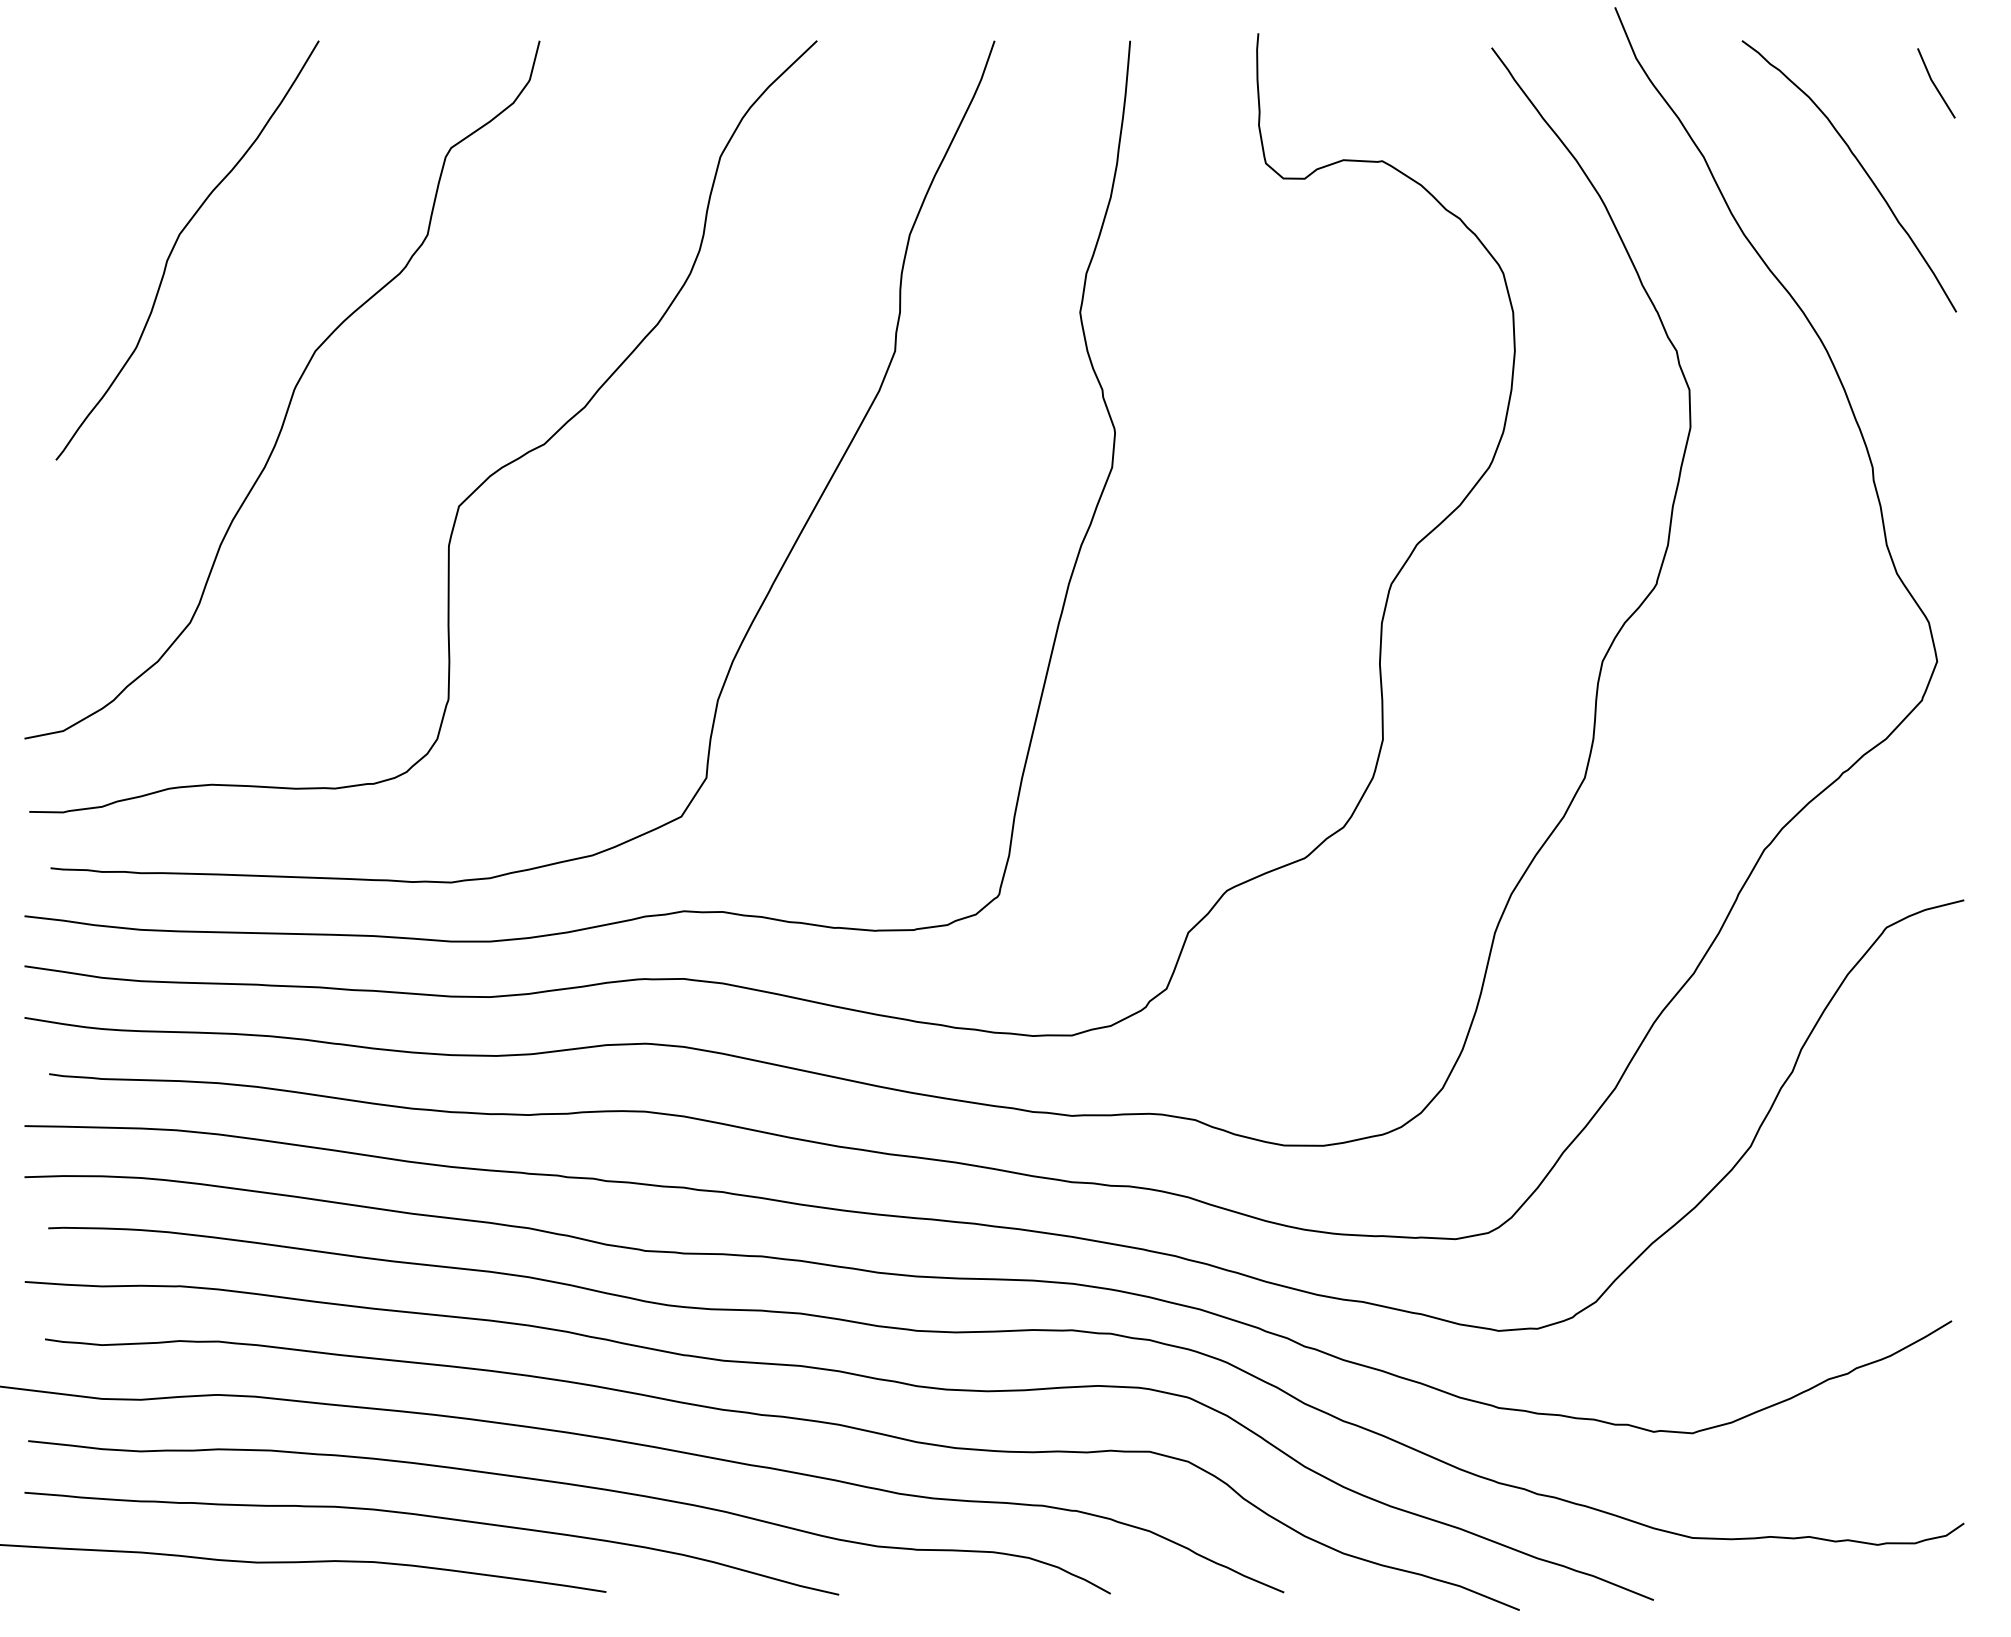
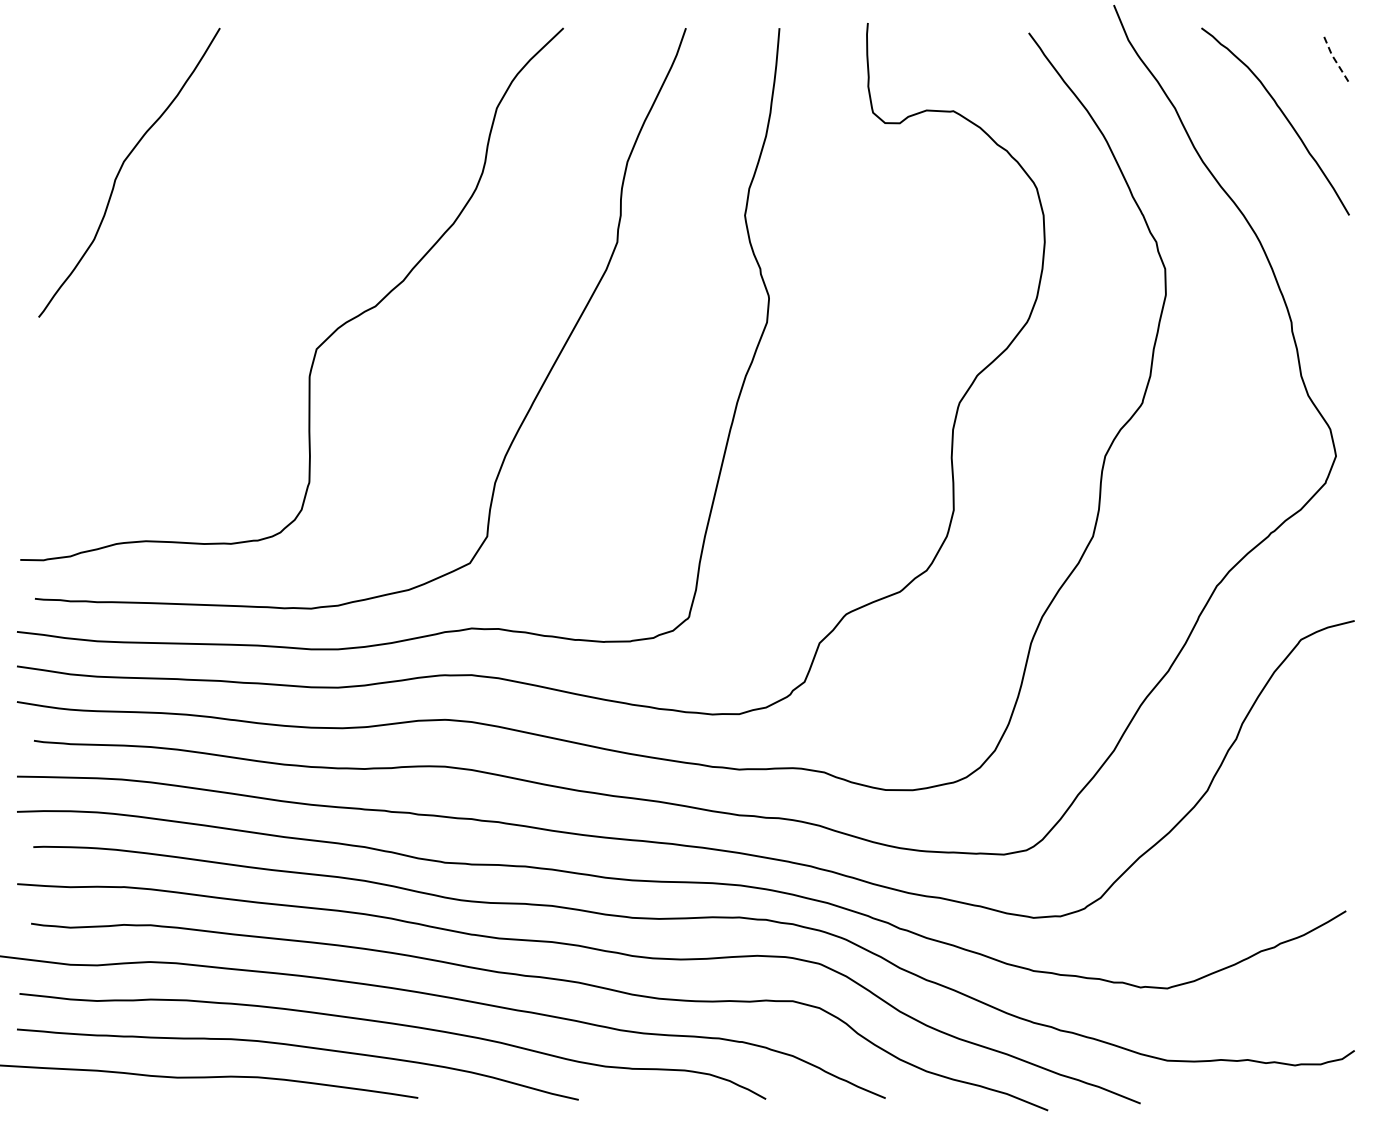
line: (1933, 83) -> (1333, 57), solid -> dashed
curve: (290, 395) -> (200, 272), removed

